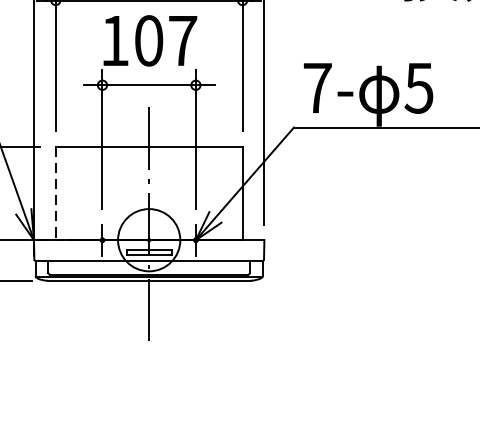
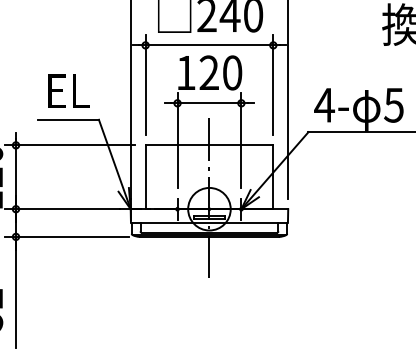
text: (165, 40) -> (220, 72), 107 -> 120
text: (317, 88) -> (324, 105), 7- -> 4-
line: (55, 193) -> (145, 177), dashed -> solid

